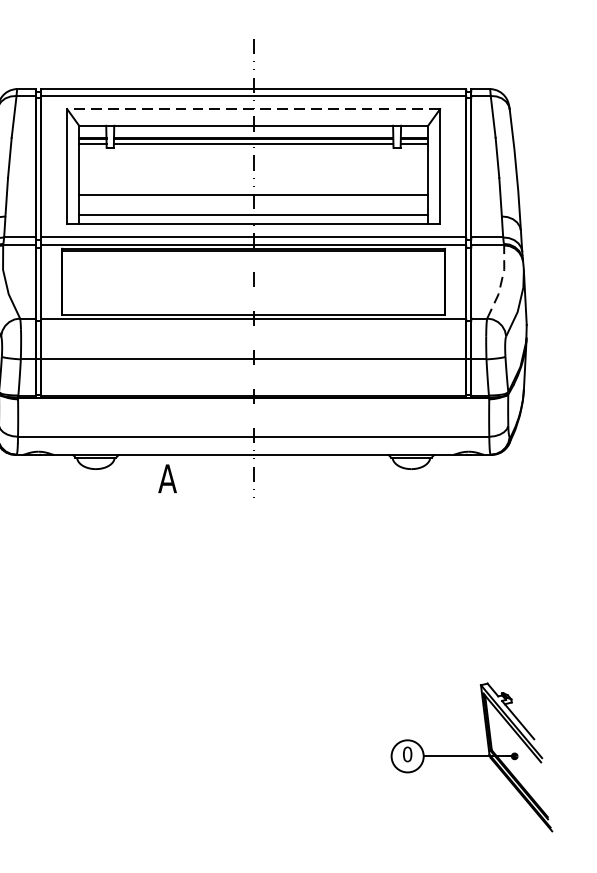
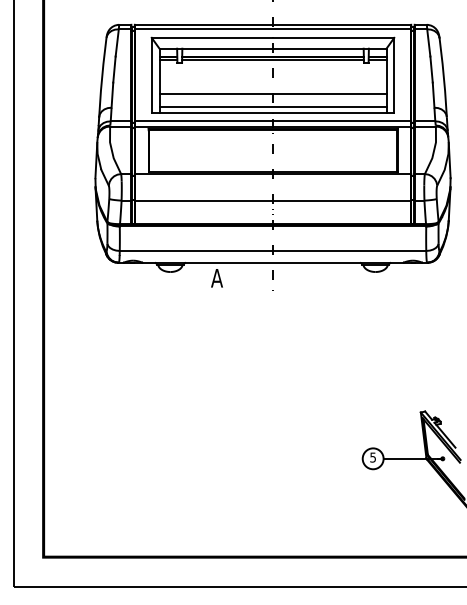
line: (252, 108) -> (272, 37), dashed -> solid
line: (501, 282) -> (434, 150), dashed -> solid
text: (408, 754) -> (373, 457), 0 -> 5

